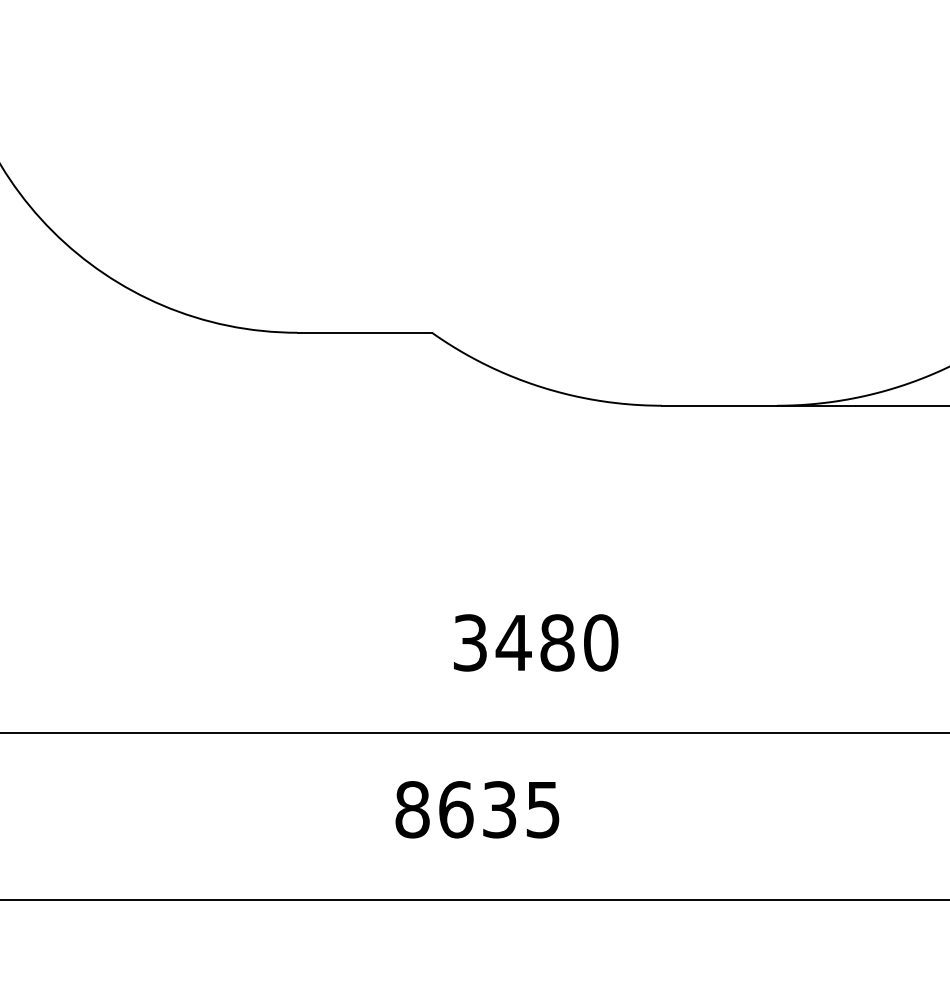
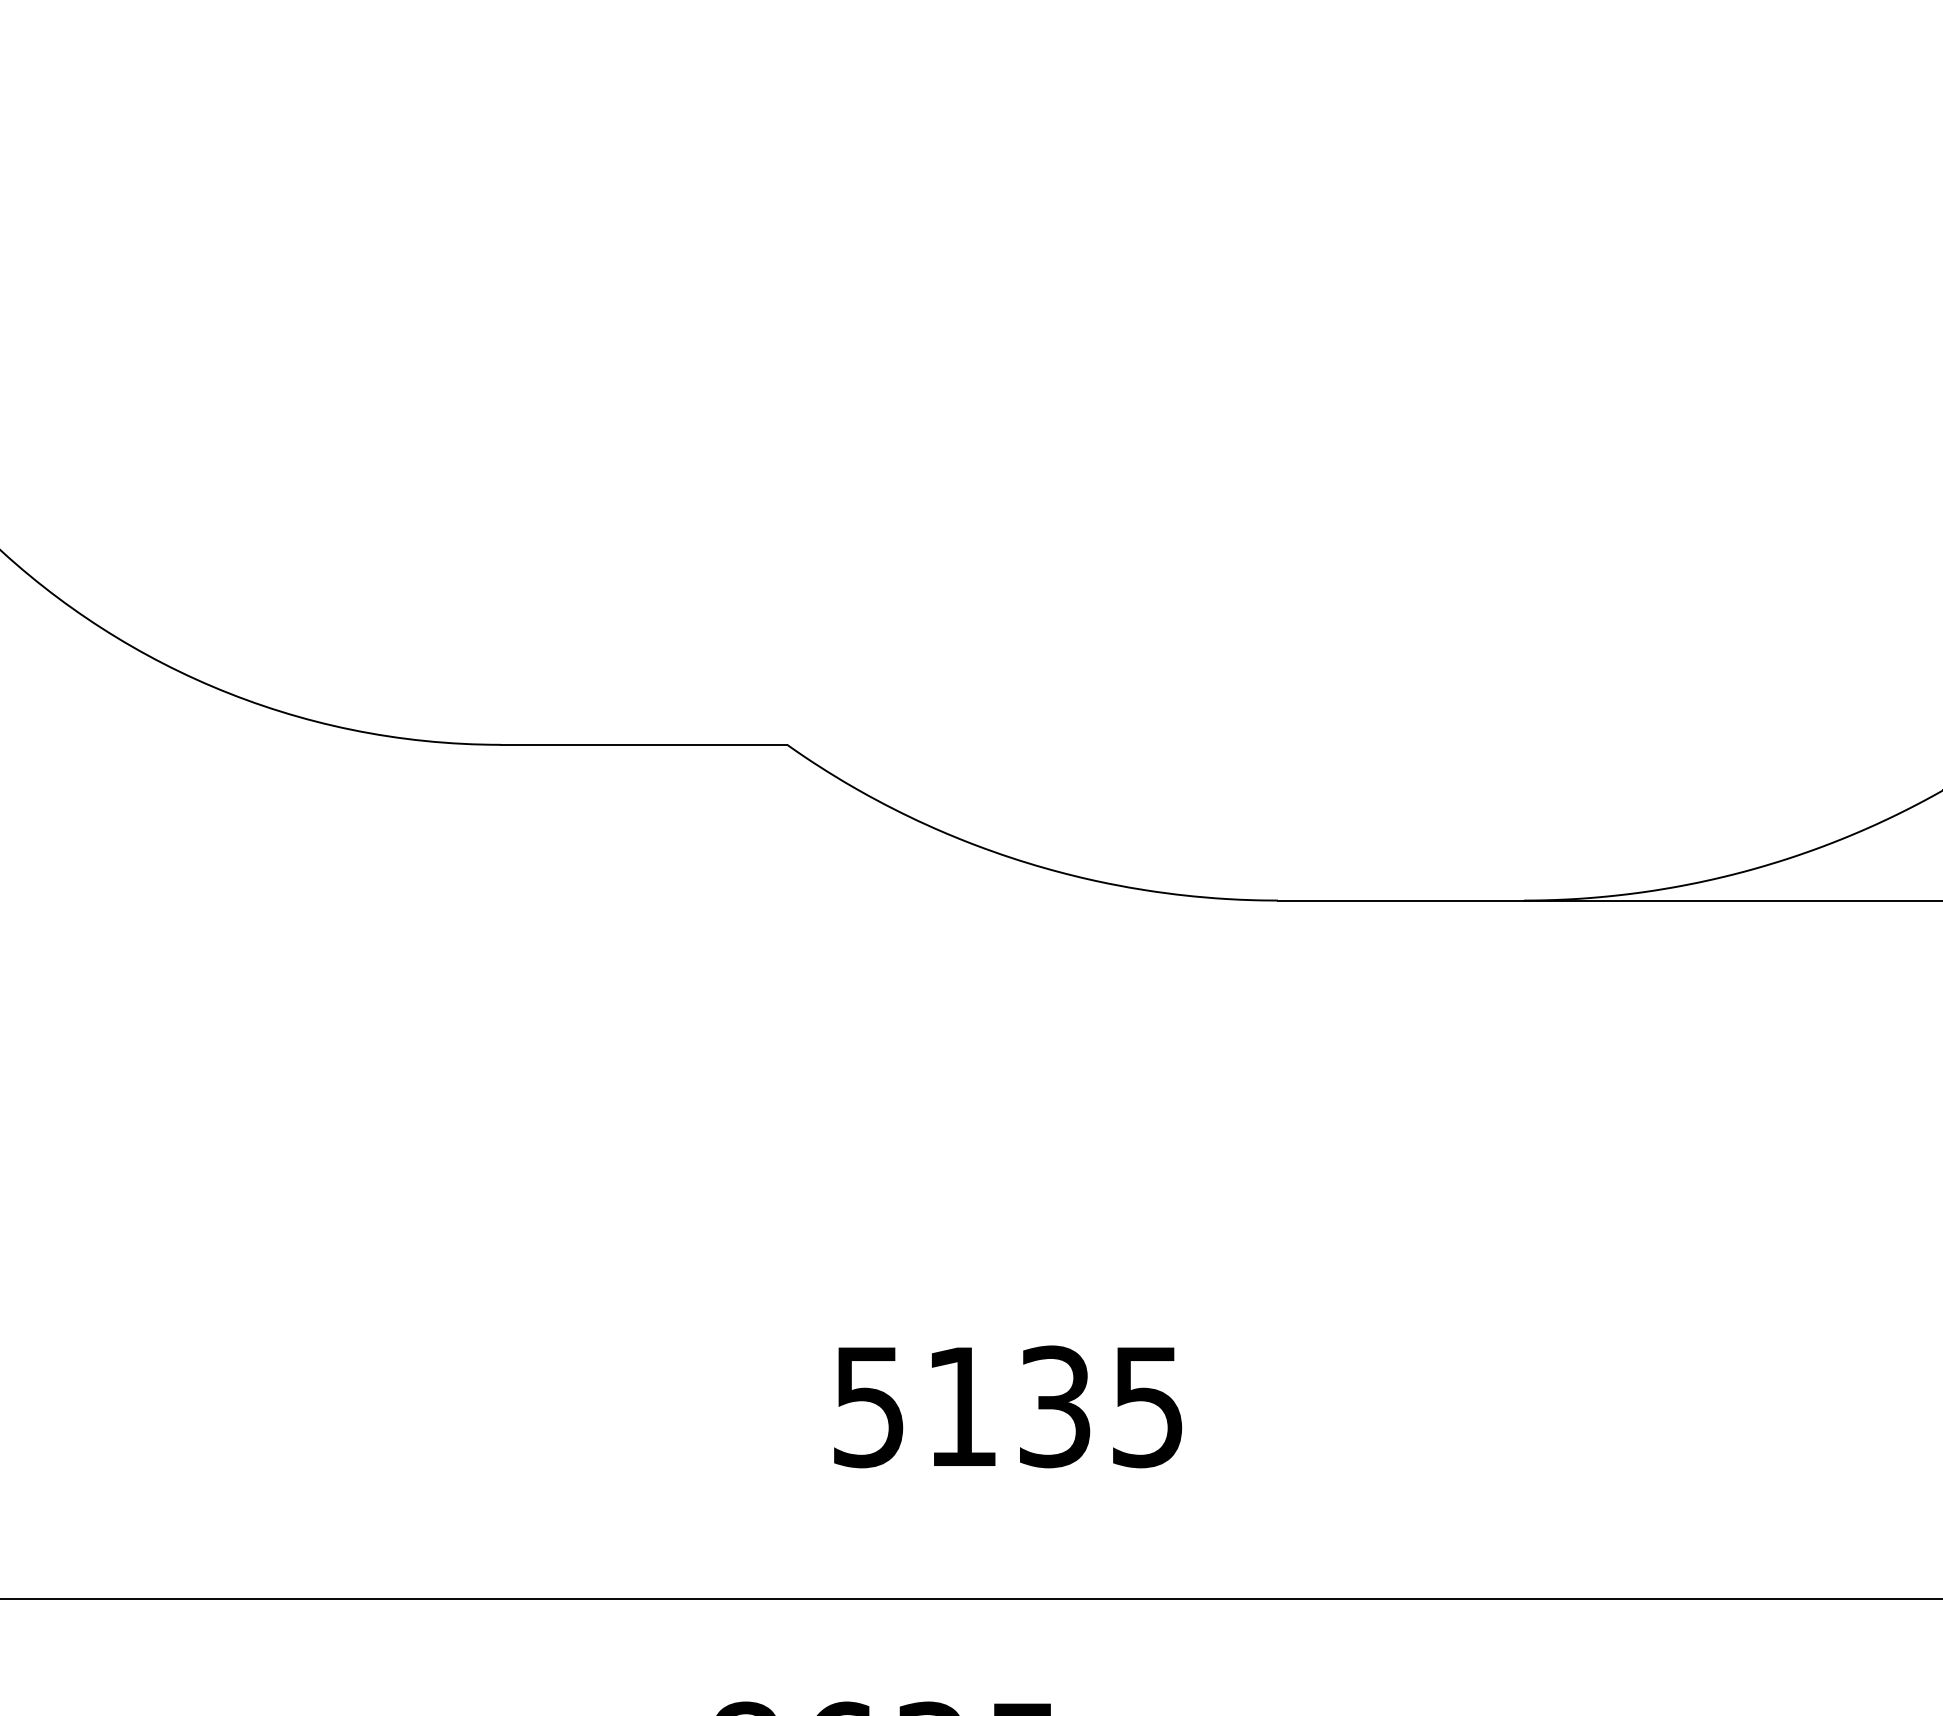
text: (536, 642) -> (1010, 1405), 3480 -> 5135

